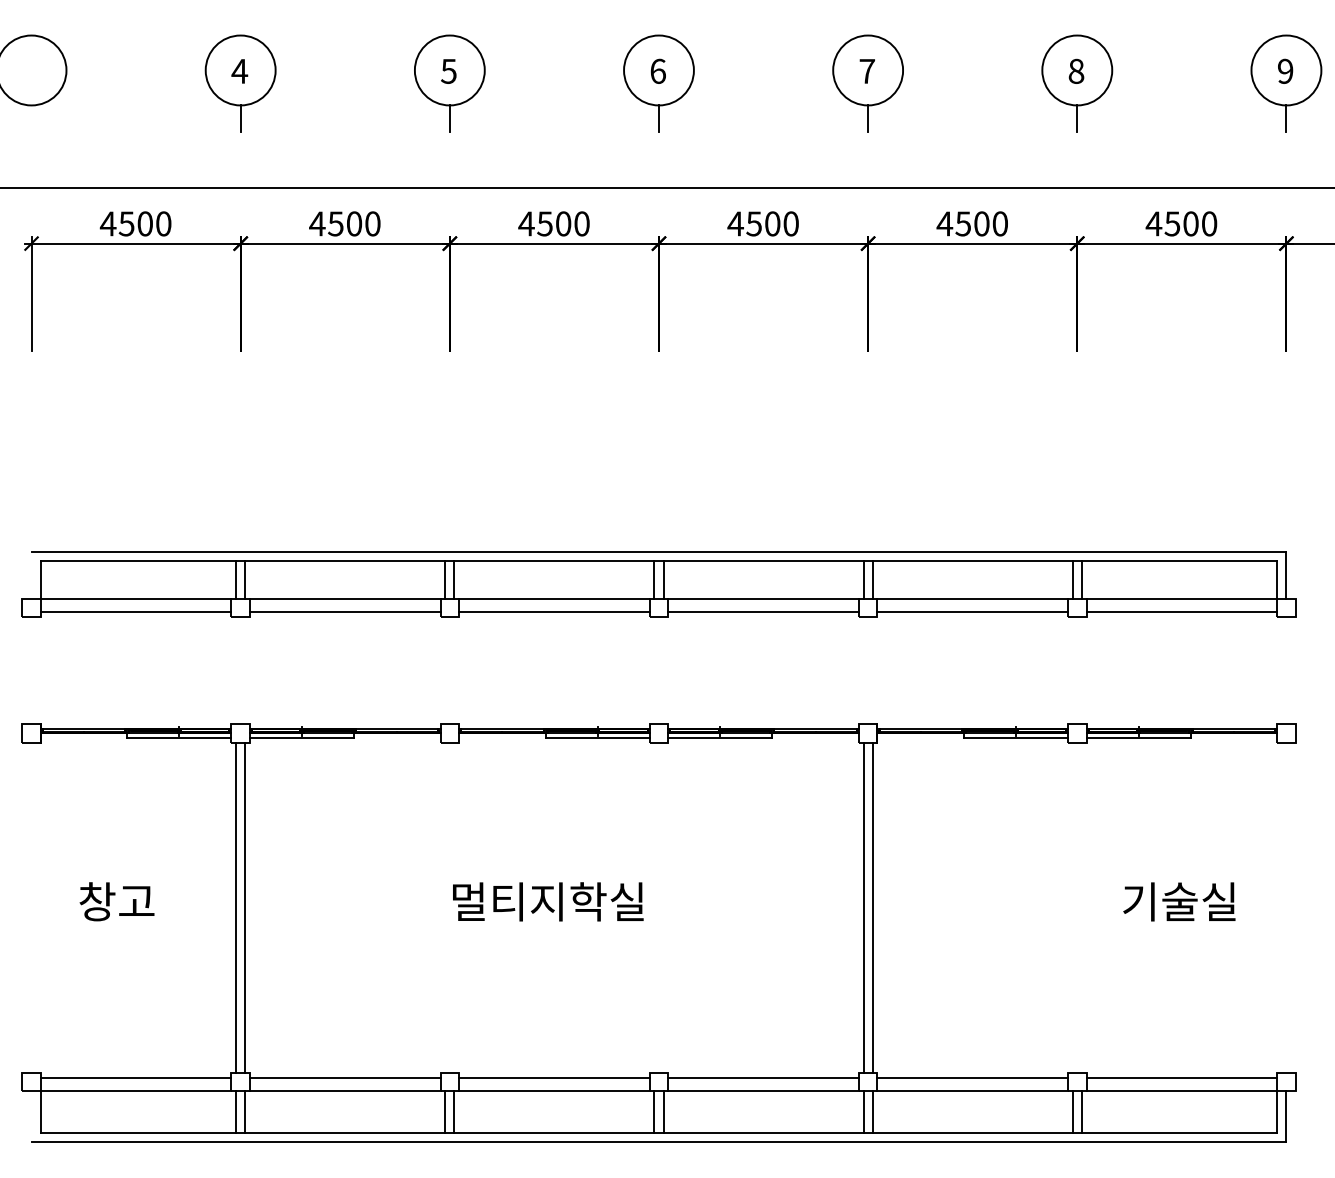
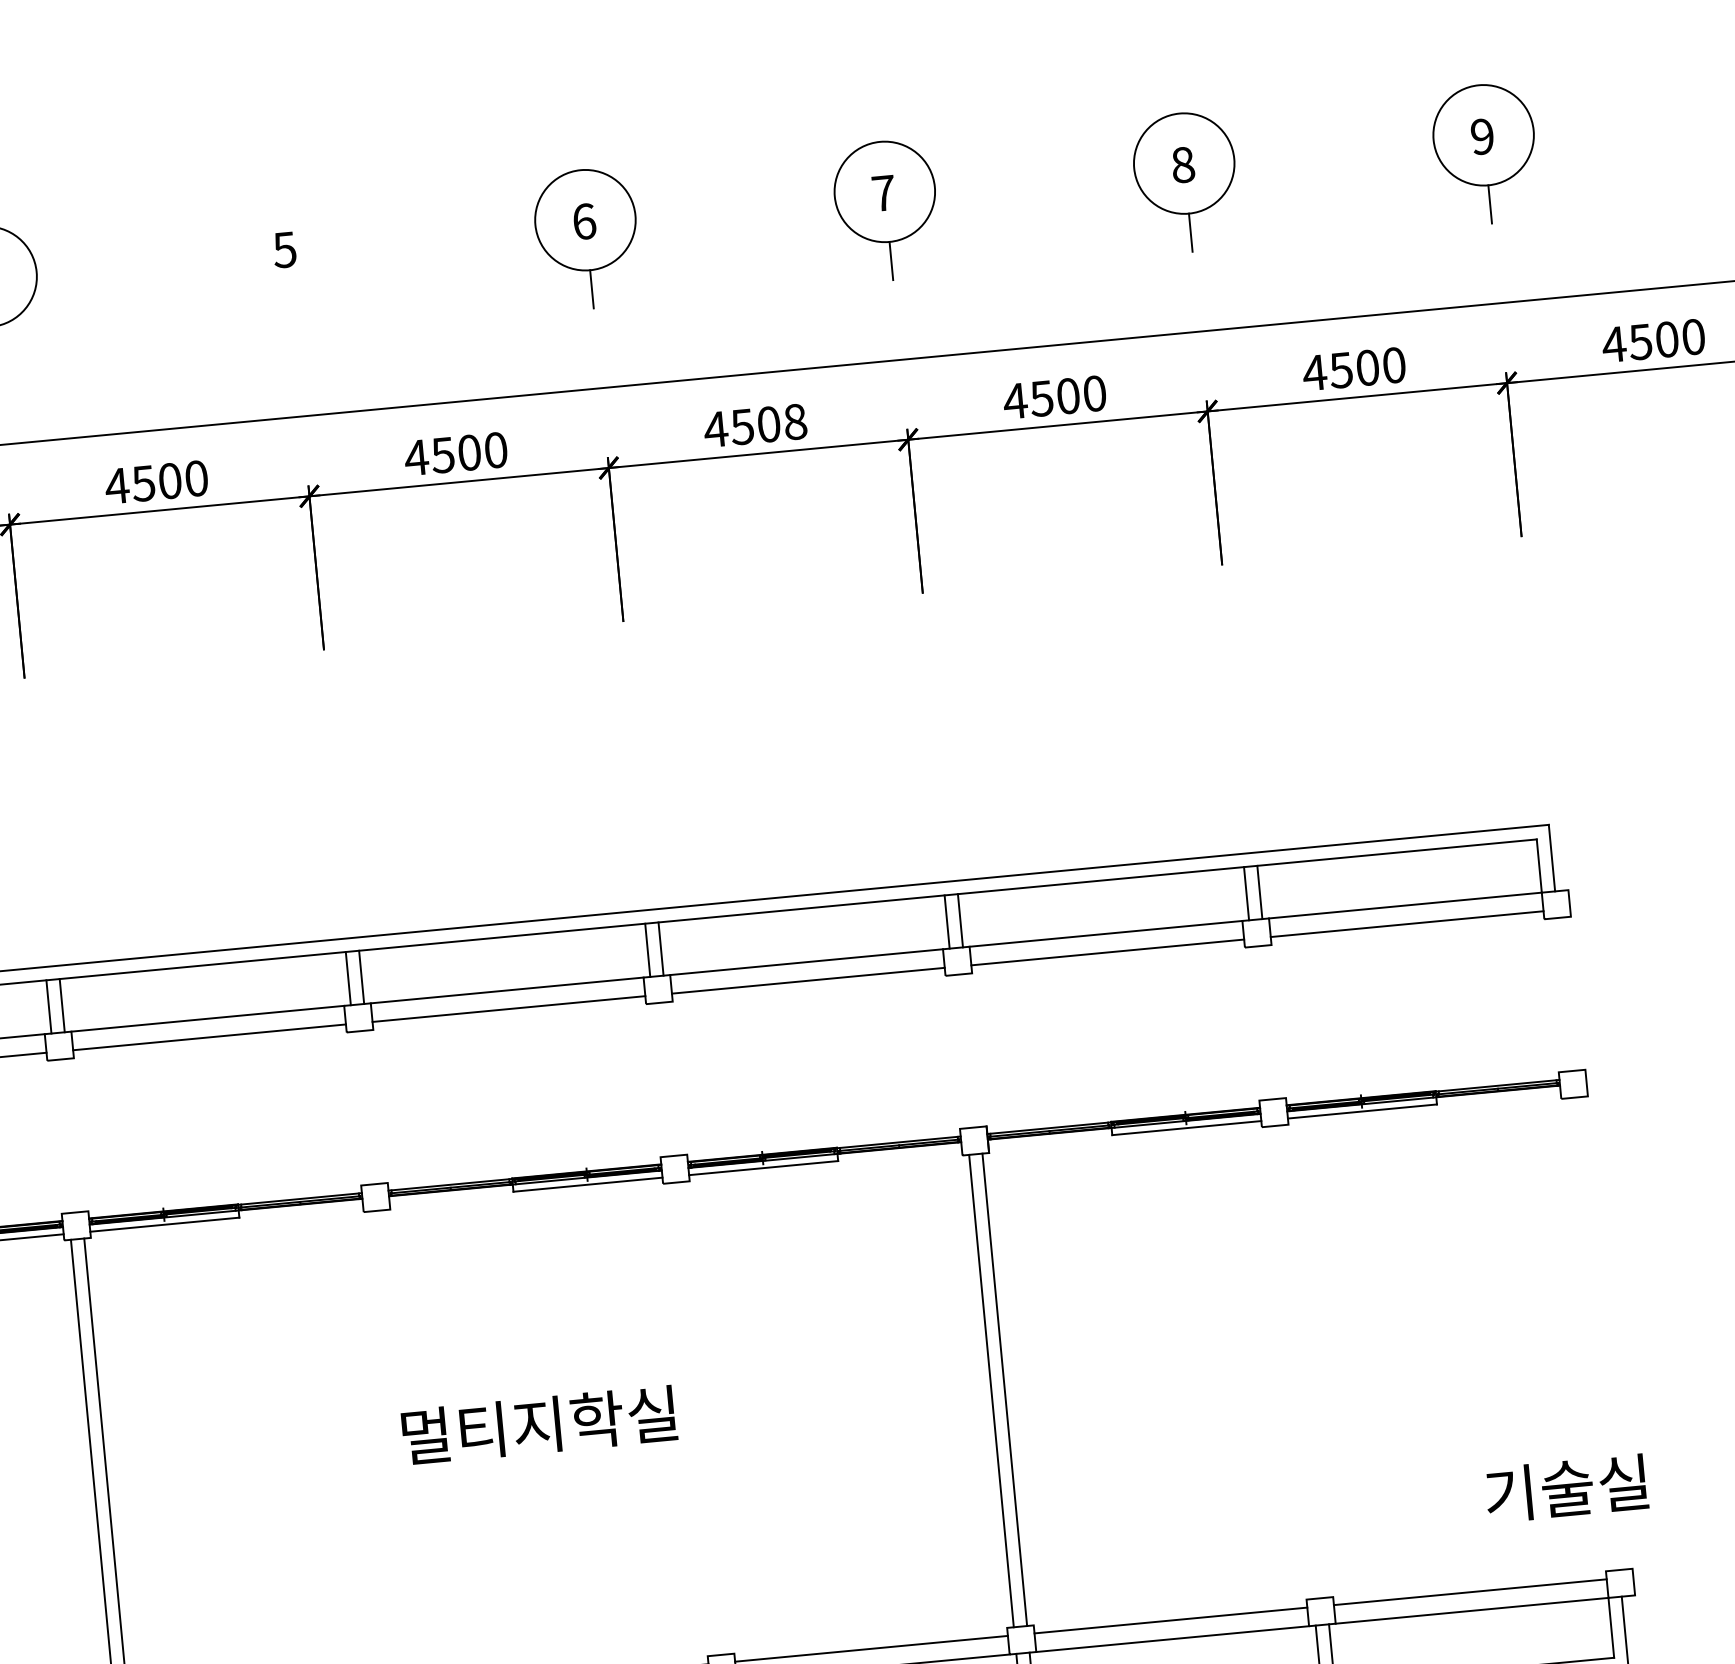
part: (449, 83) -> (287, 267), removed
text: (790, 224) -> (794, 422), 4500 -> 4508
text: (1179, 901) -> (1566, 1488), moved

